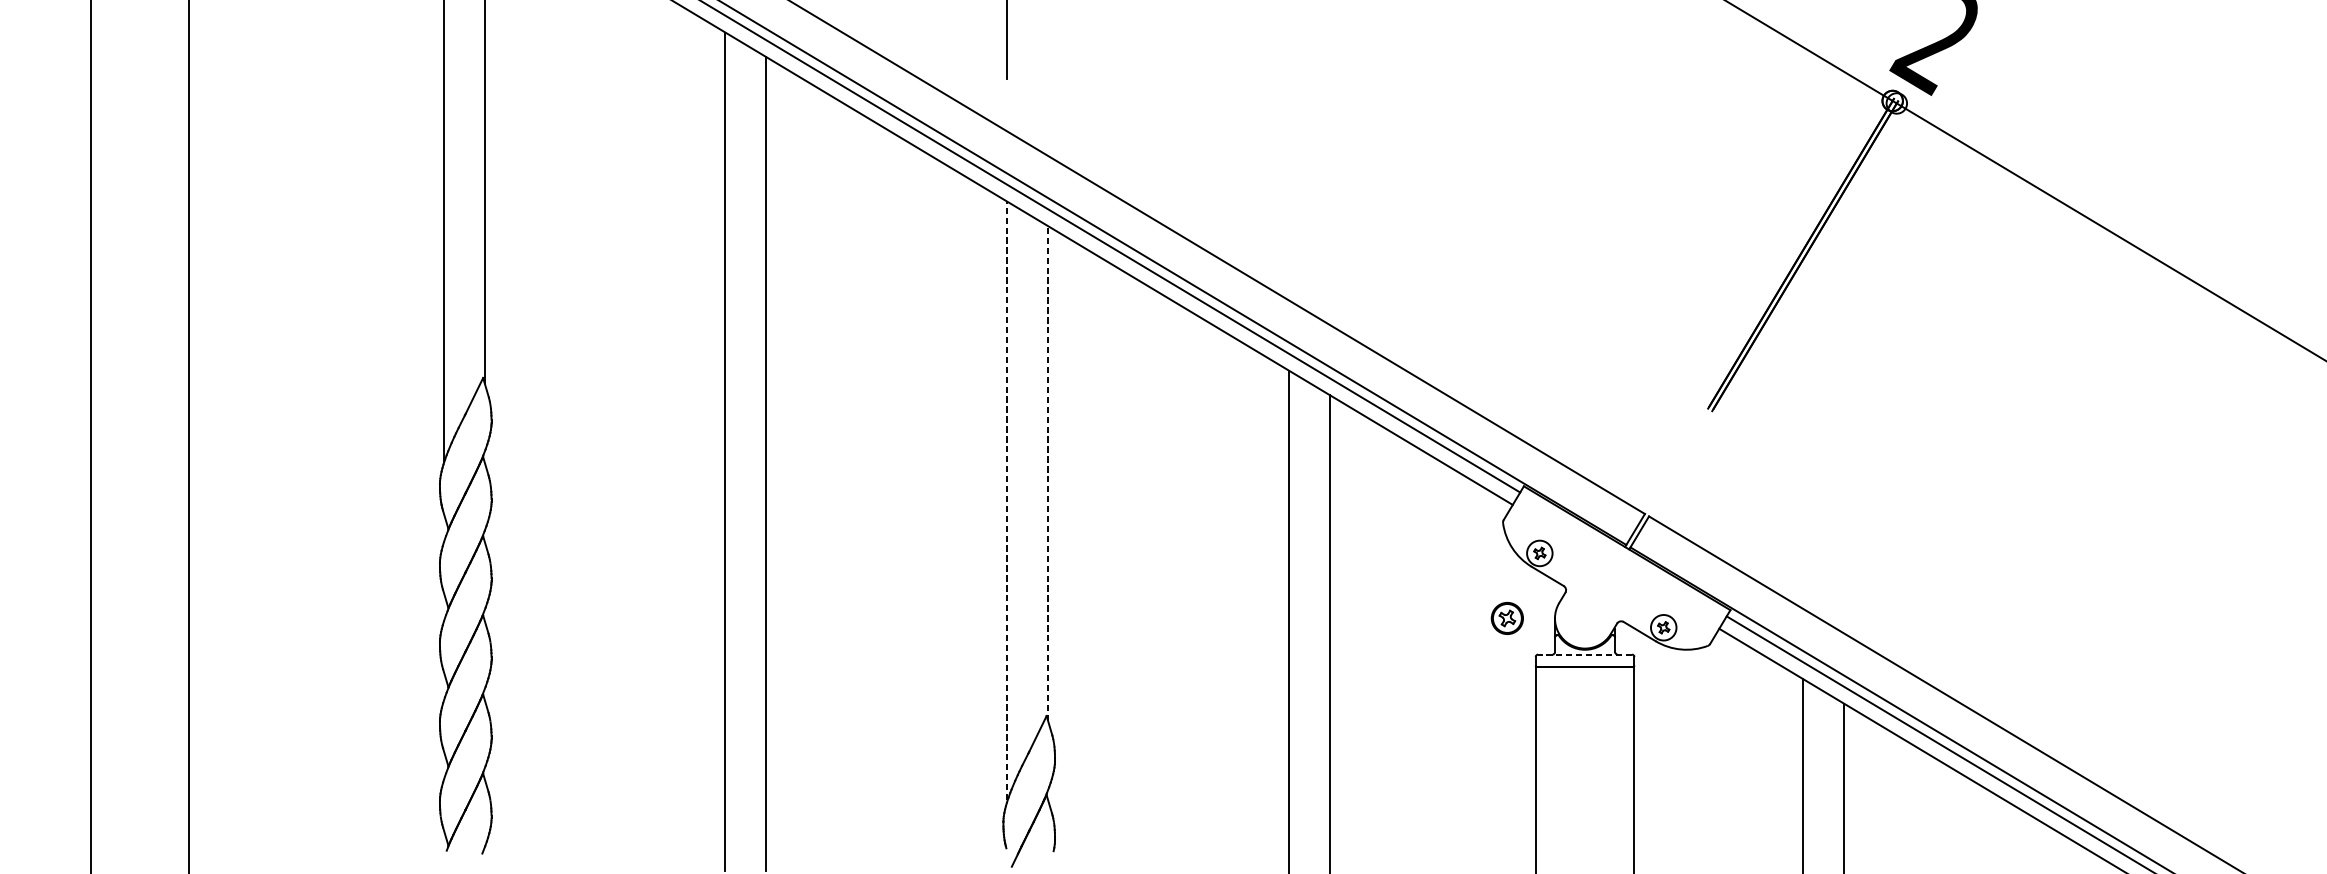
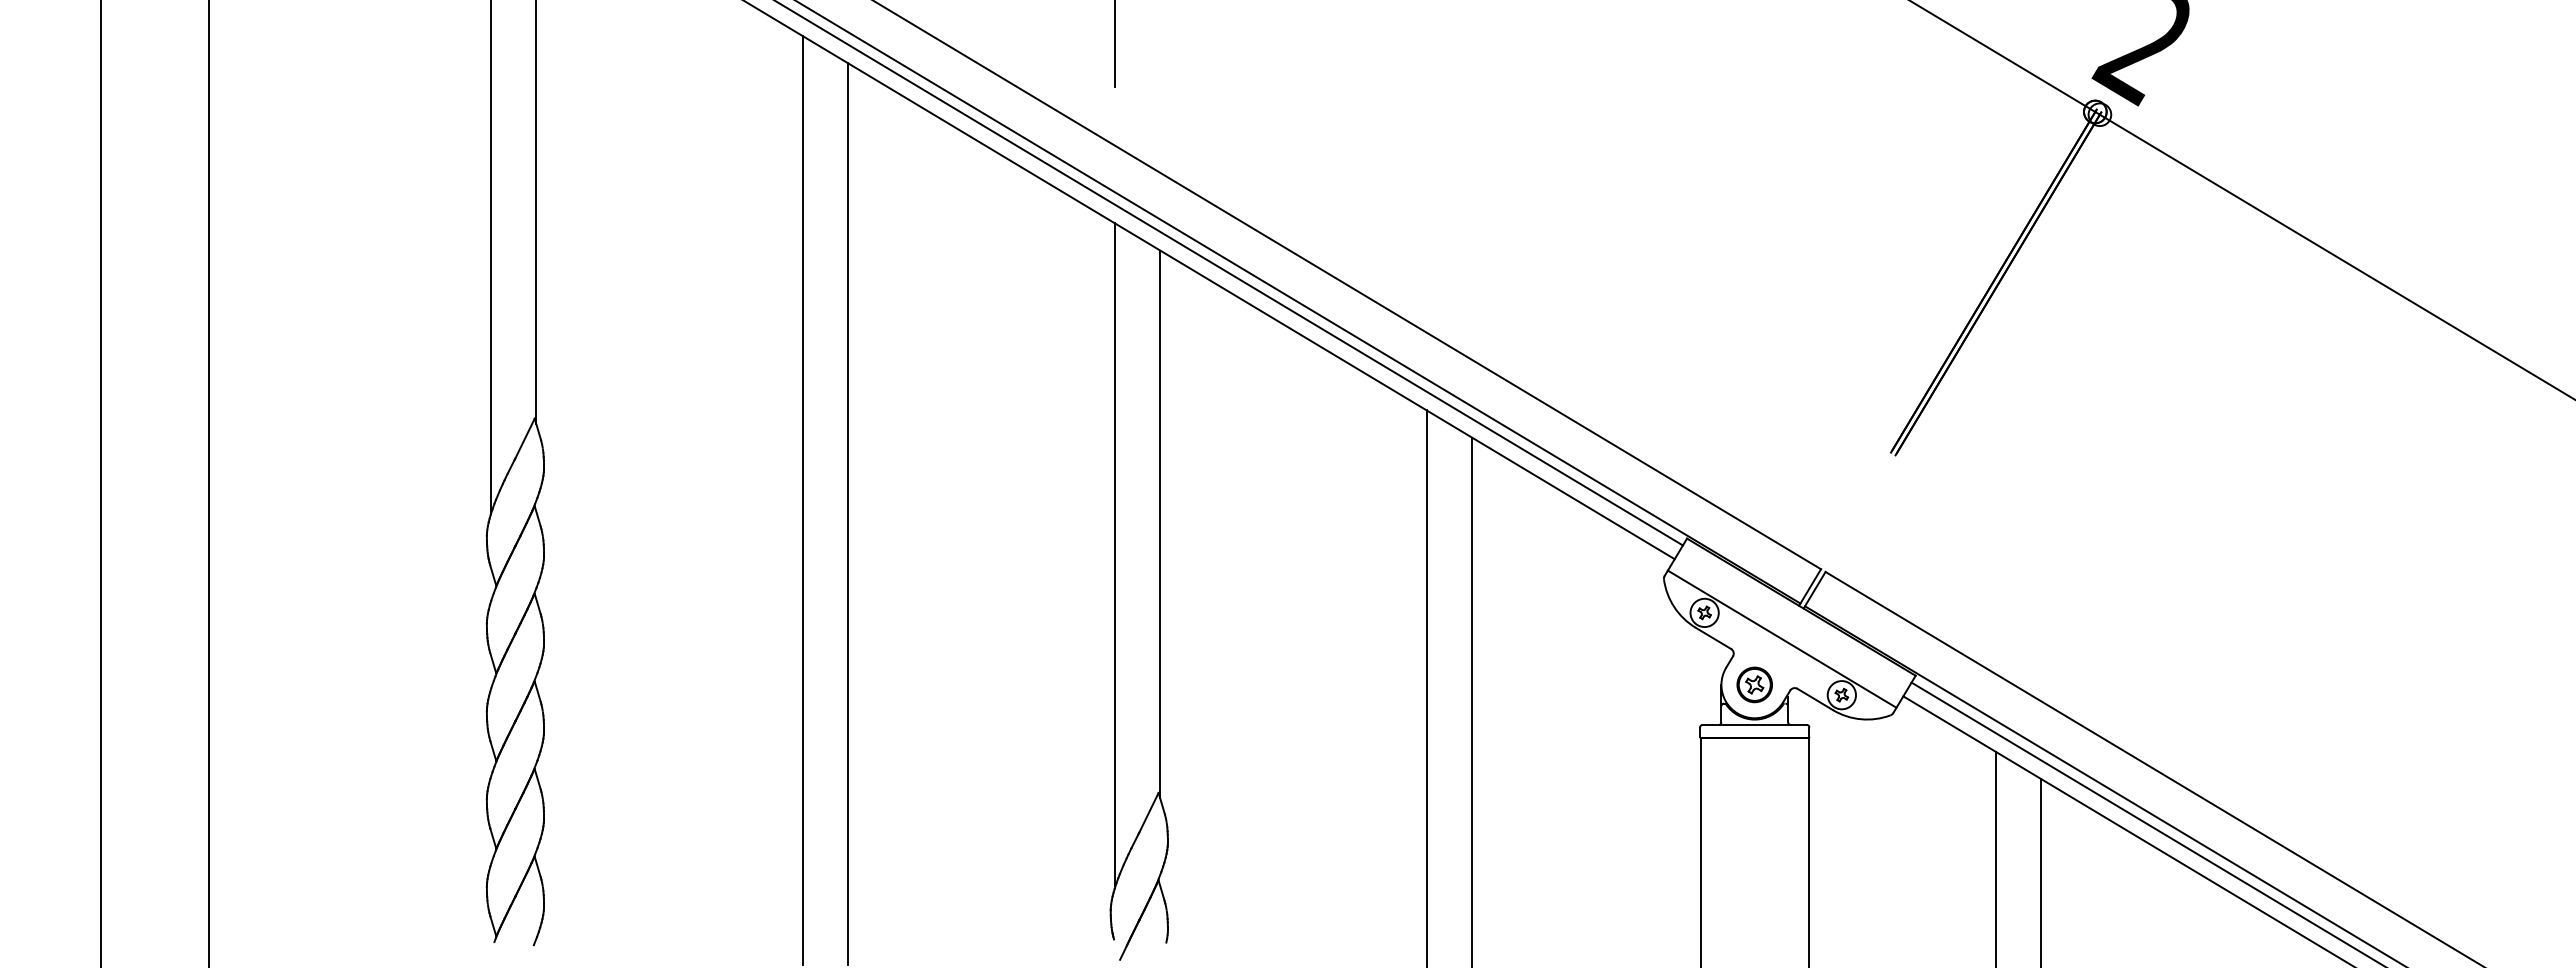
line: (1048, 473) -> (1160, 524), dashed -> solid
line: (1006, 500) -> (1114, 554), dashed -> solid
line: (1609, 576) -> (1781, 638), added
part: (1507, 618) -> (1754, 684), moved
line: (1584, 654) -> (1754, 724), dashed -> solid

